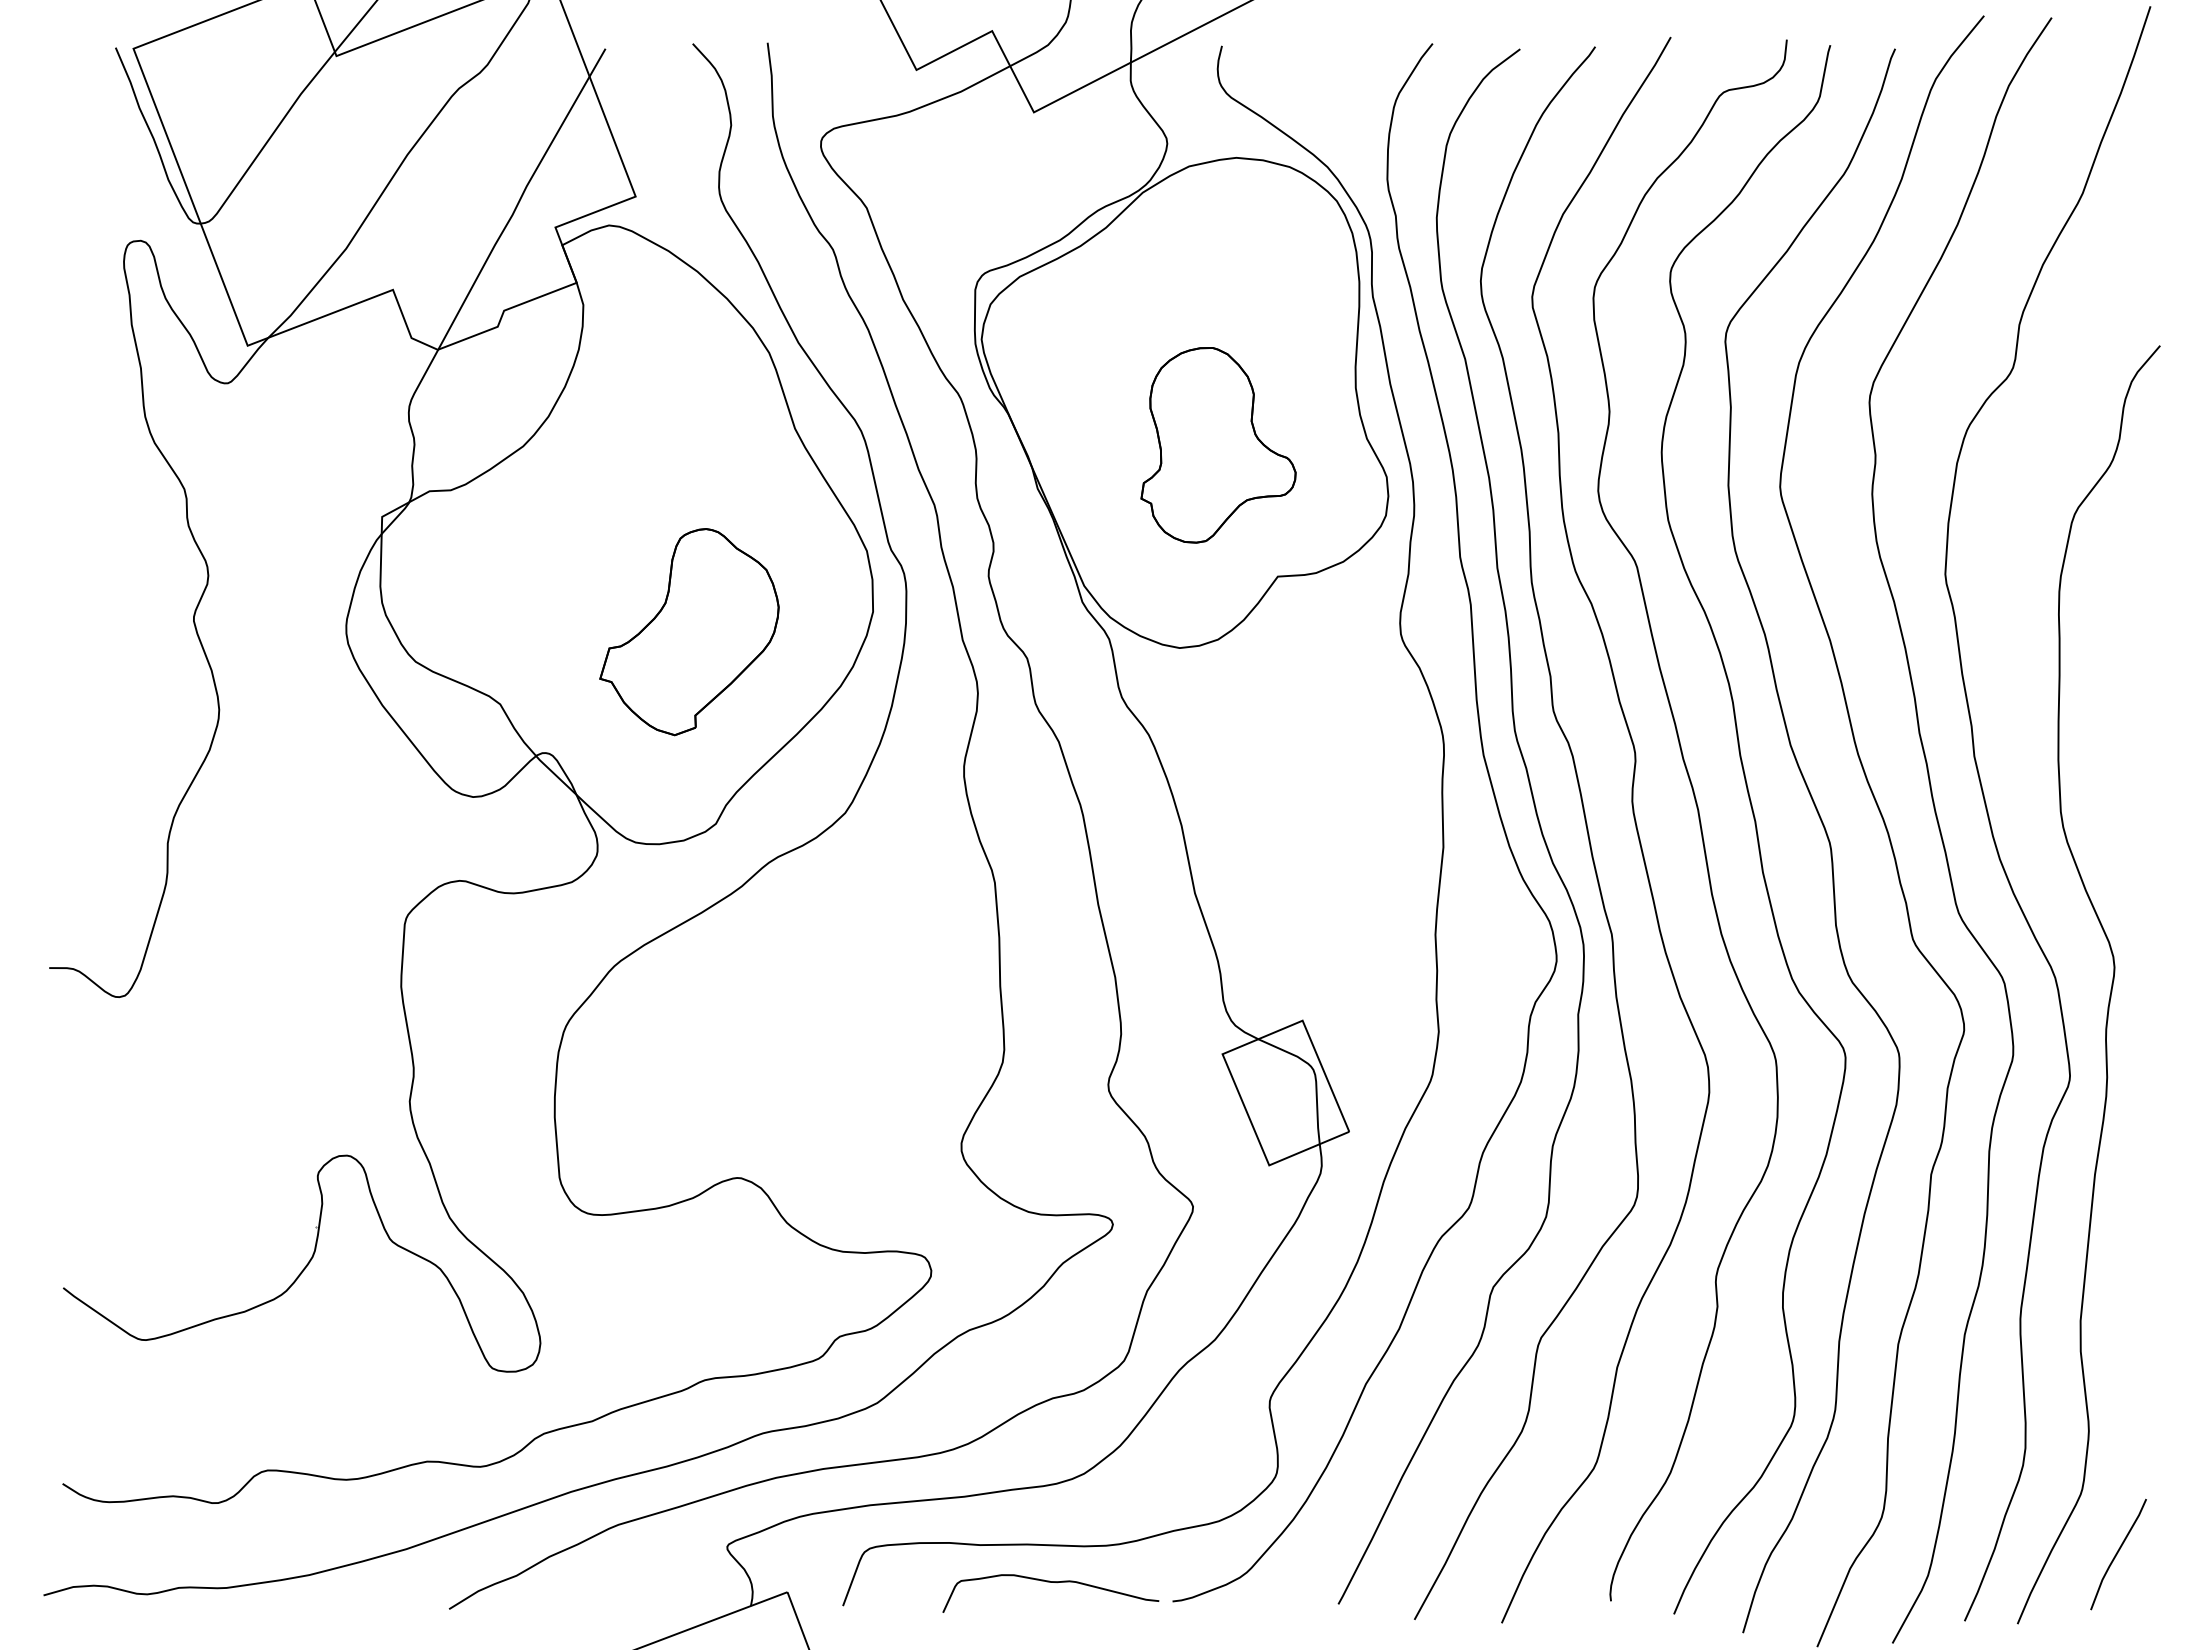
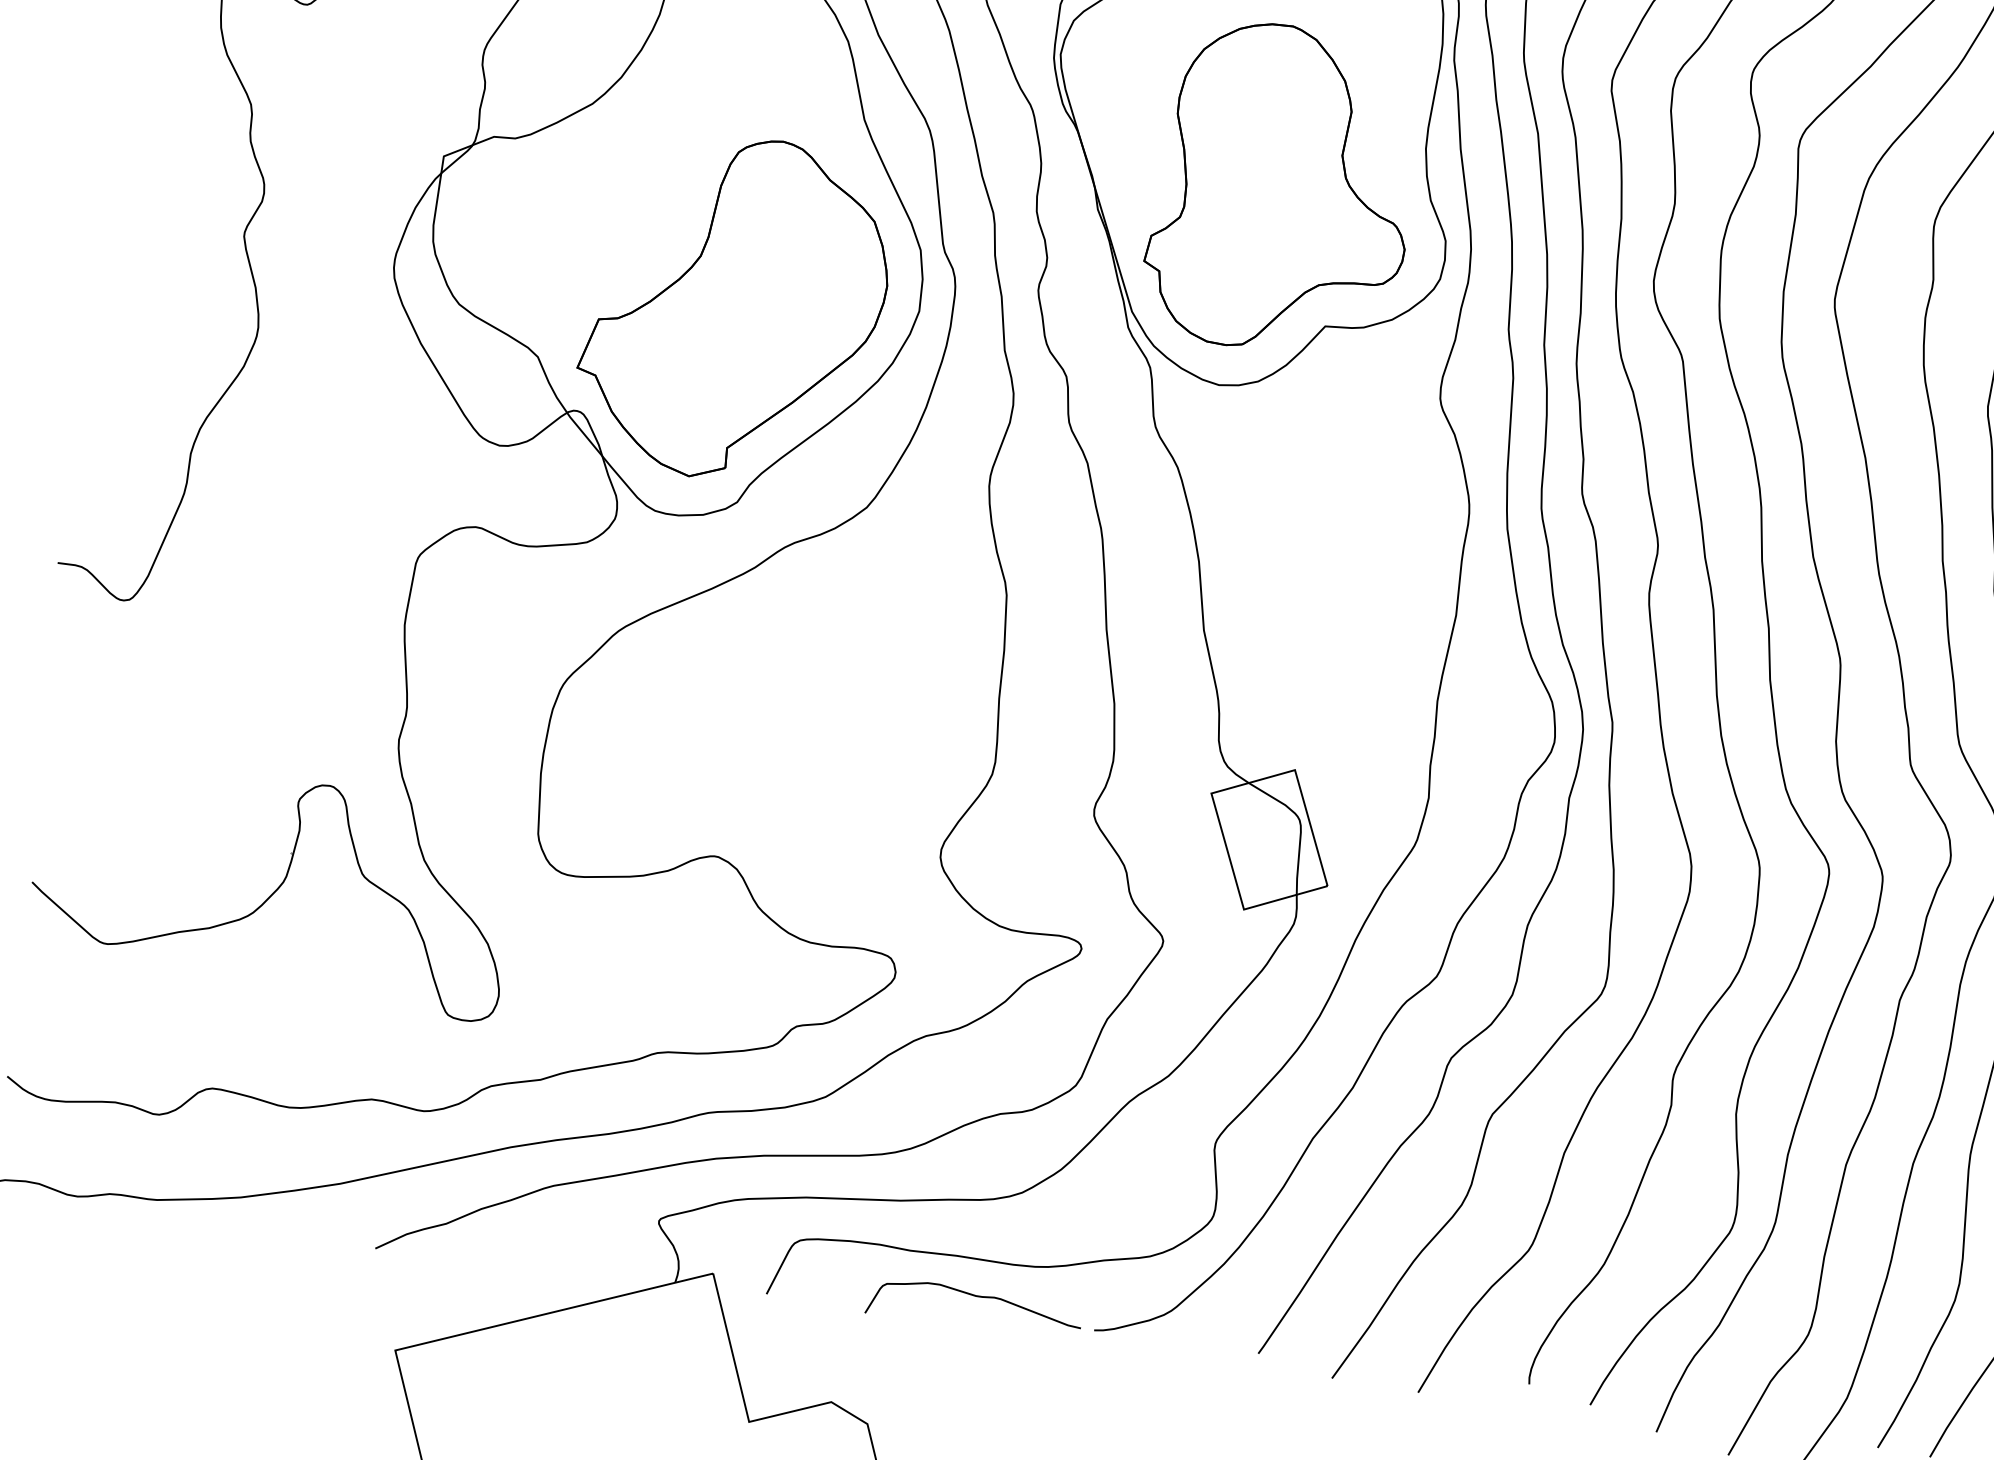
part: (1218, 445) -> (1282, 188), size x1.67
part: (689, 631) -> (734, 308), size x1.67

